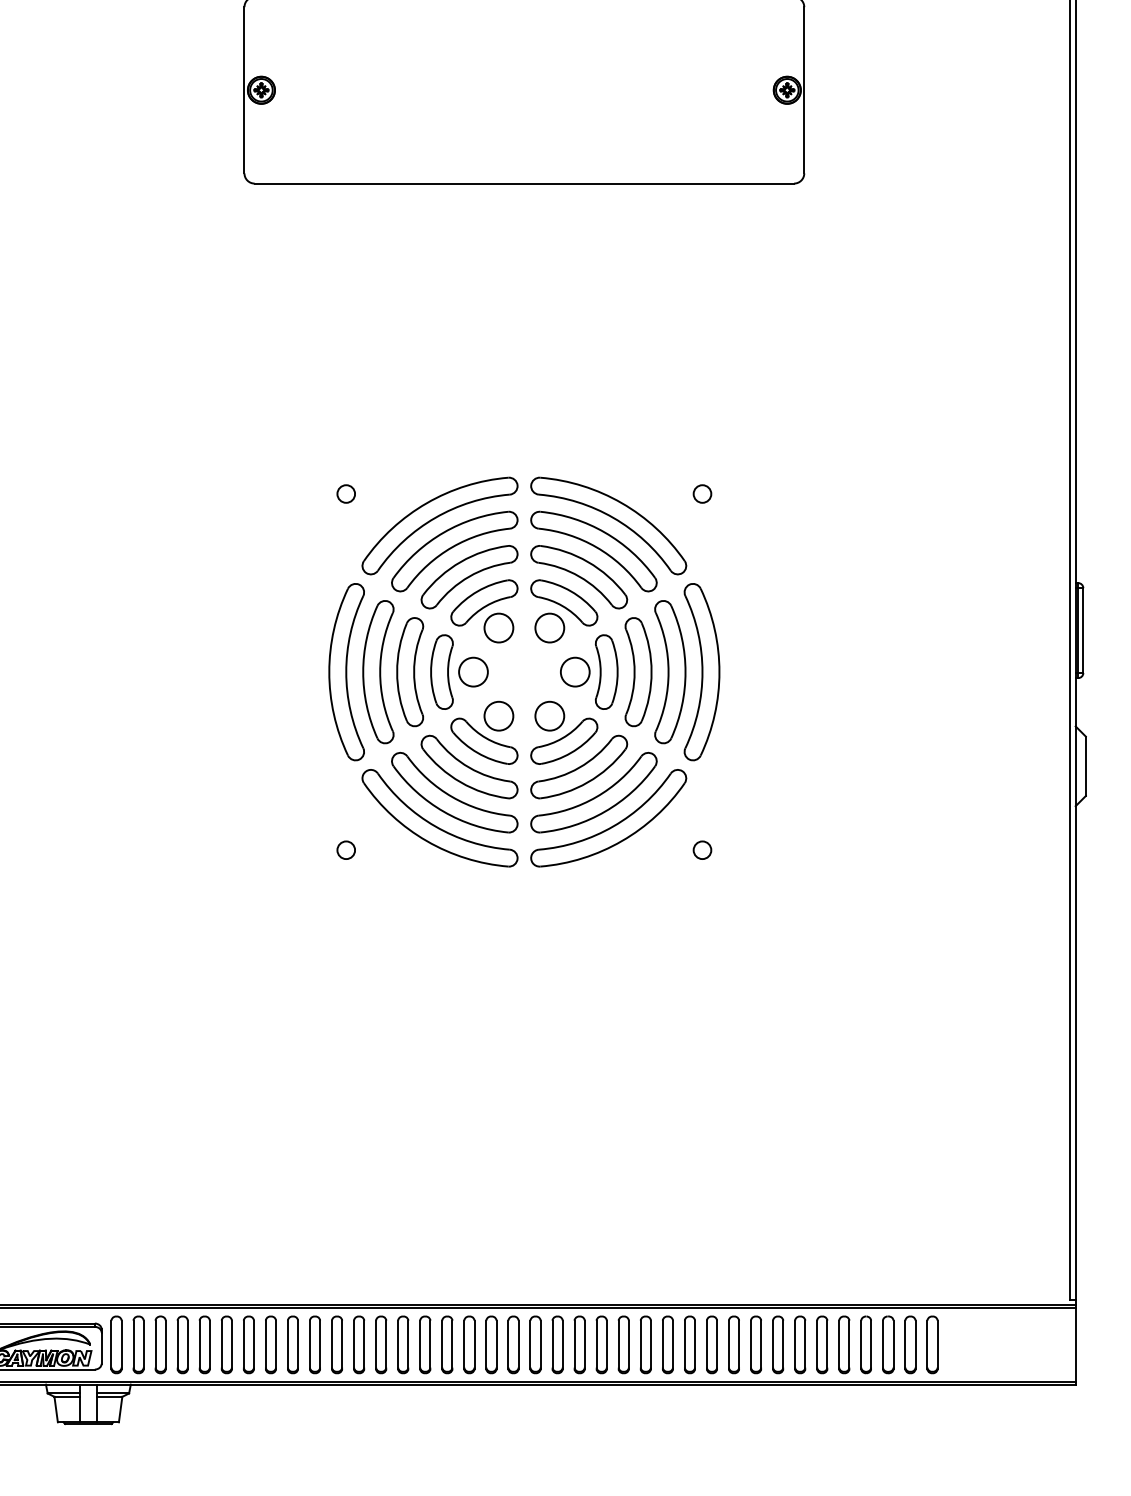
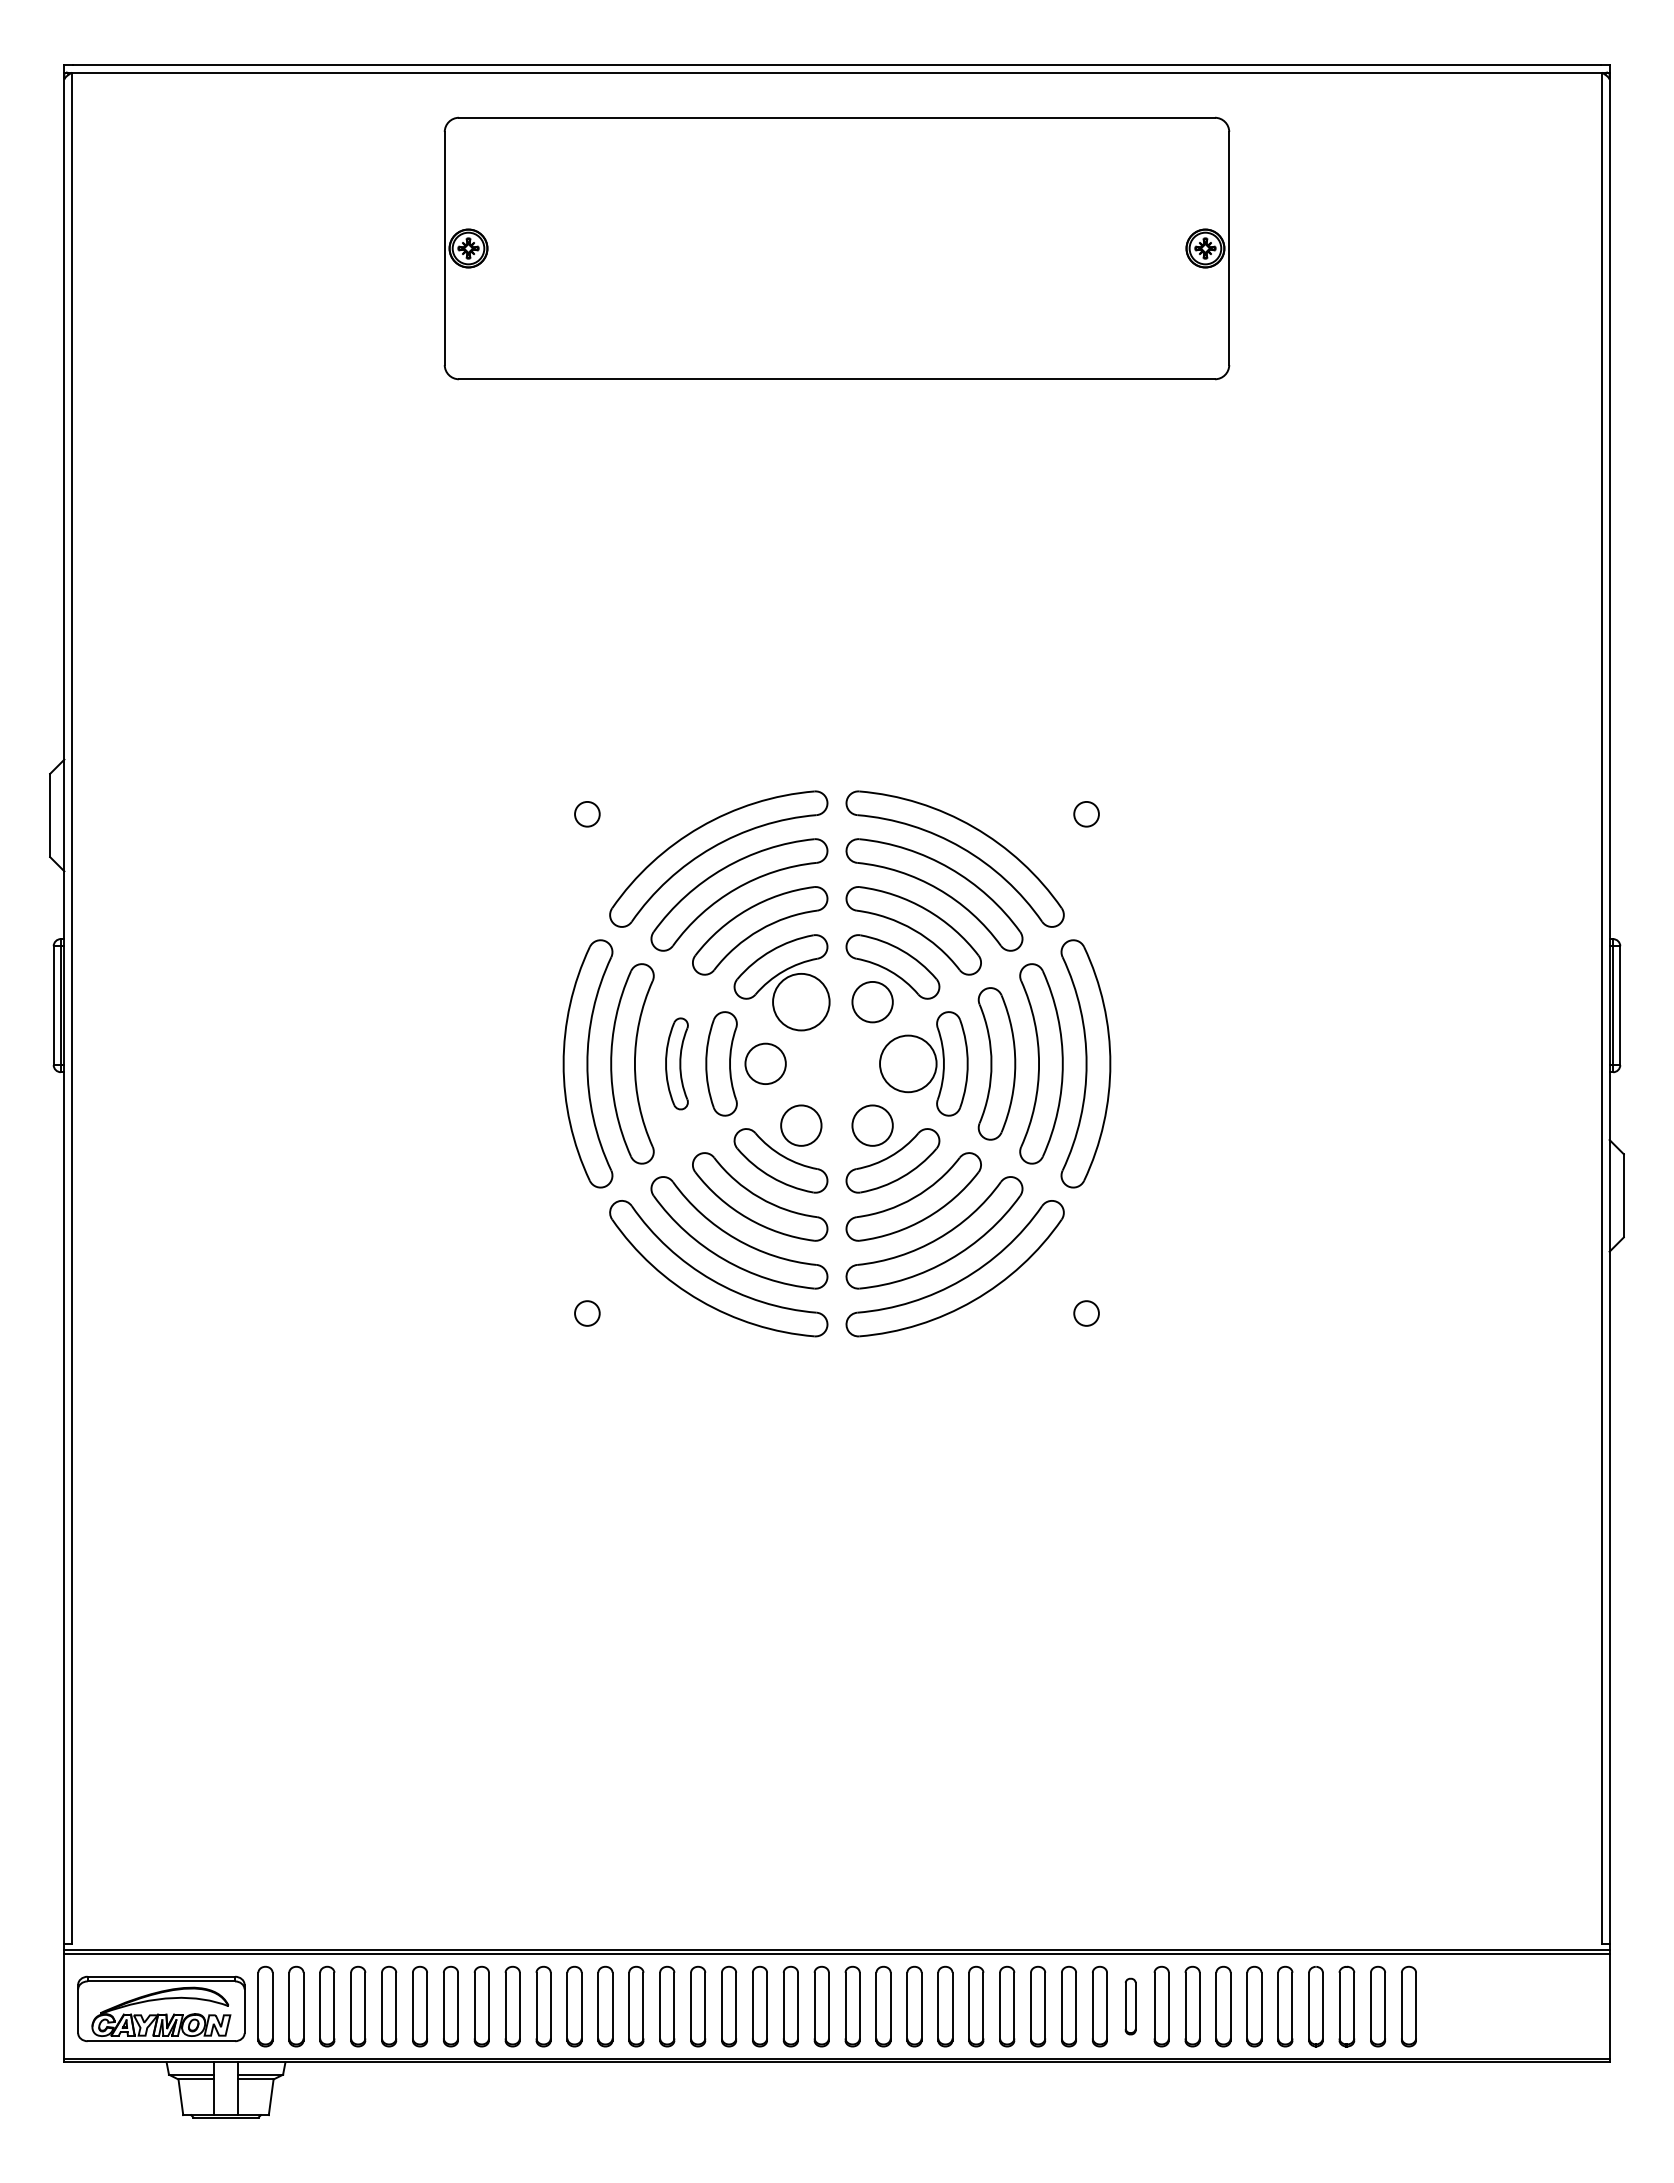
circle: (499, 627) -> (801, 1001), size x1.4
part: (409, 671) -> (676, 1063), size x0.6
circle: (575, 671) -> (908, 1063), size x1.4
part: (733, 1344) -> (1130, 2006), size x0.7

